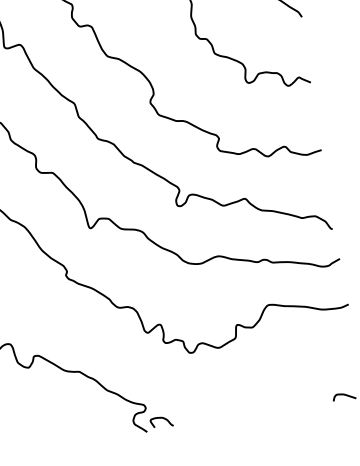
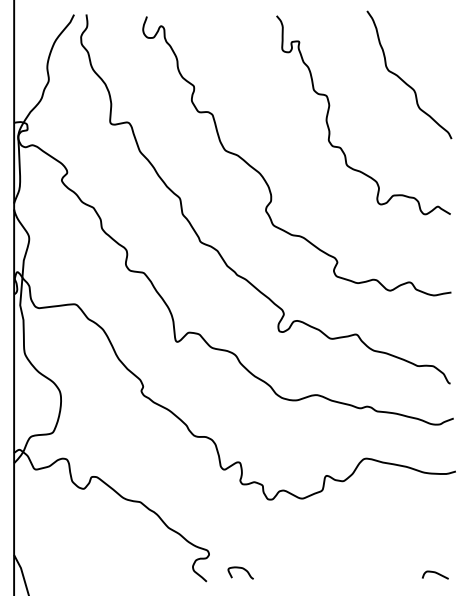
curve: (162, 418) -> (242, 569), moved

